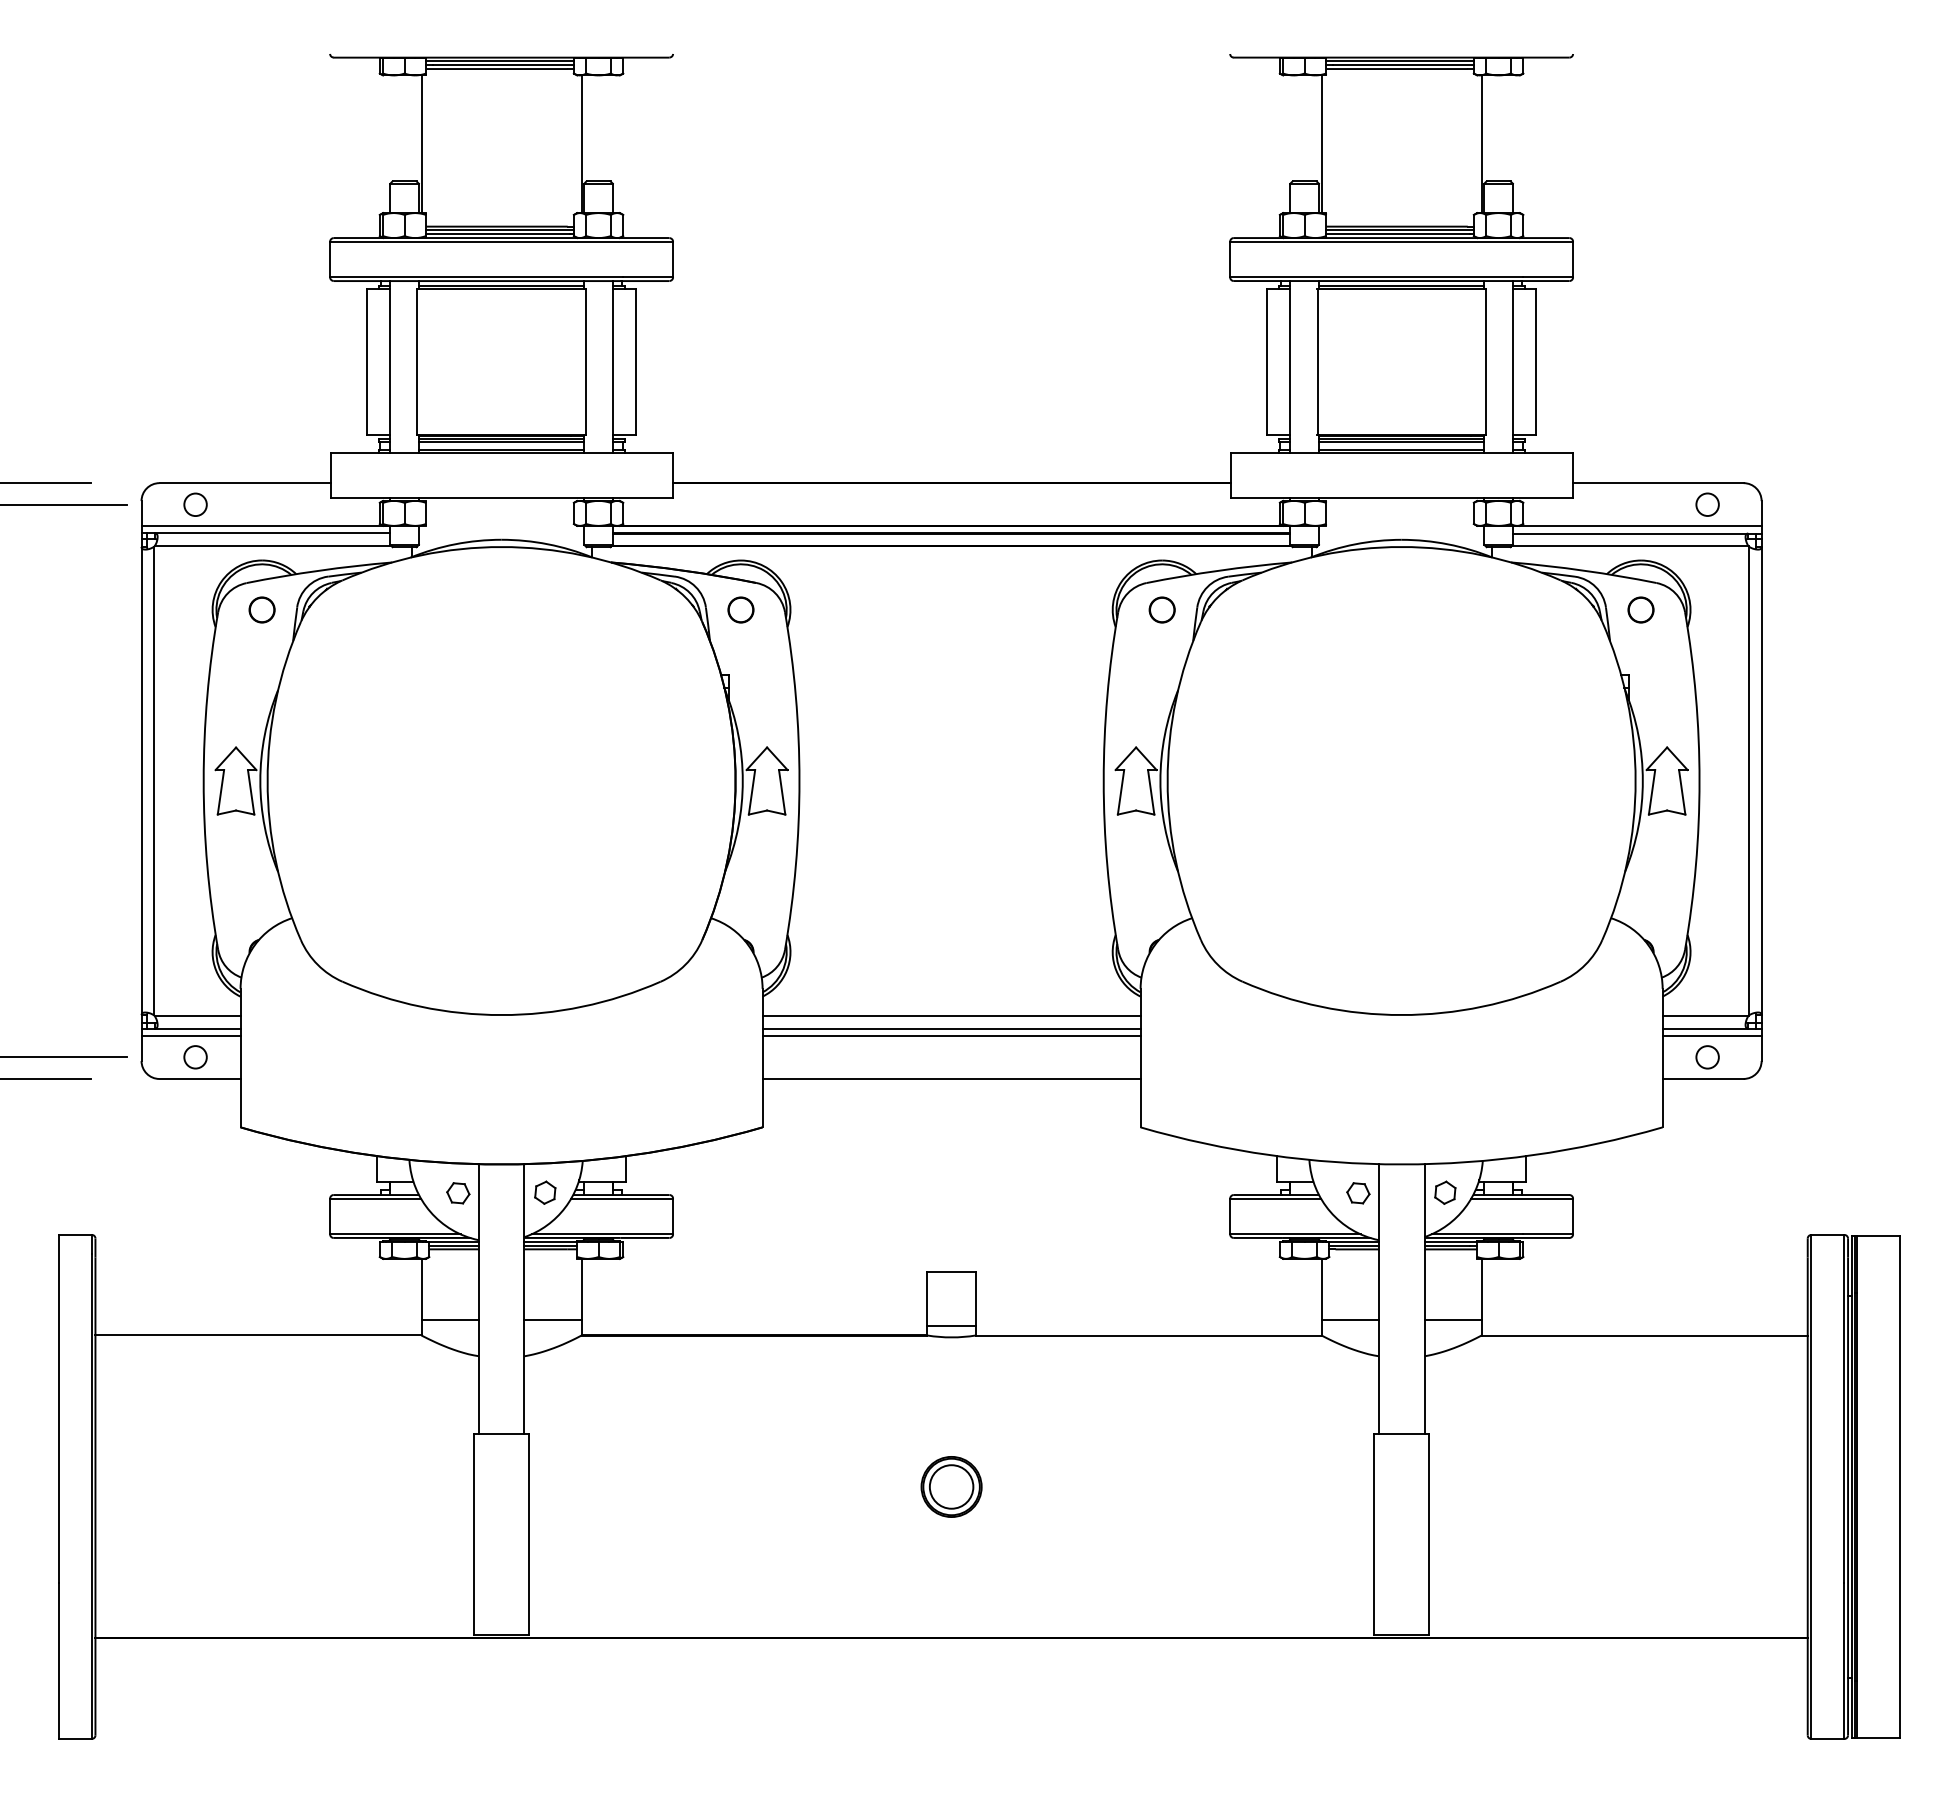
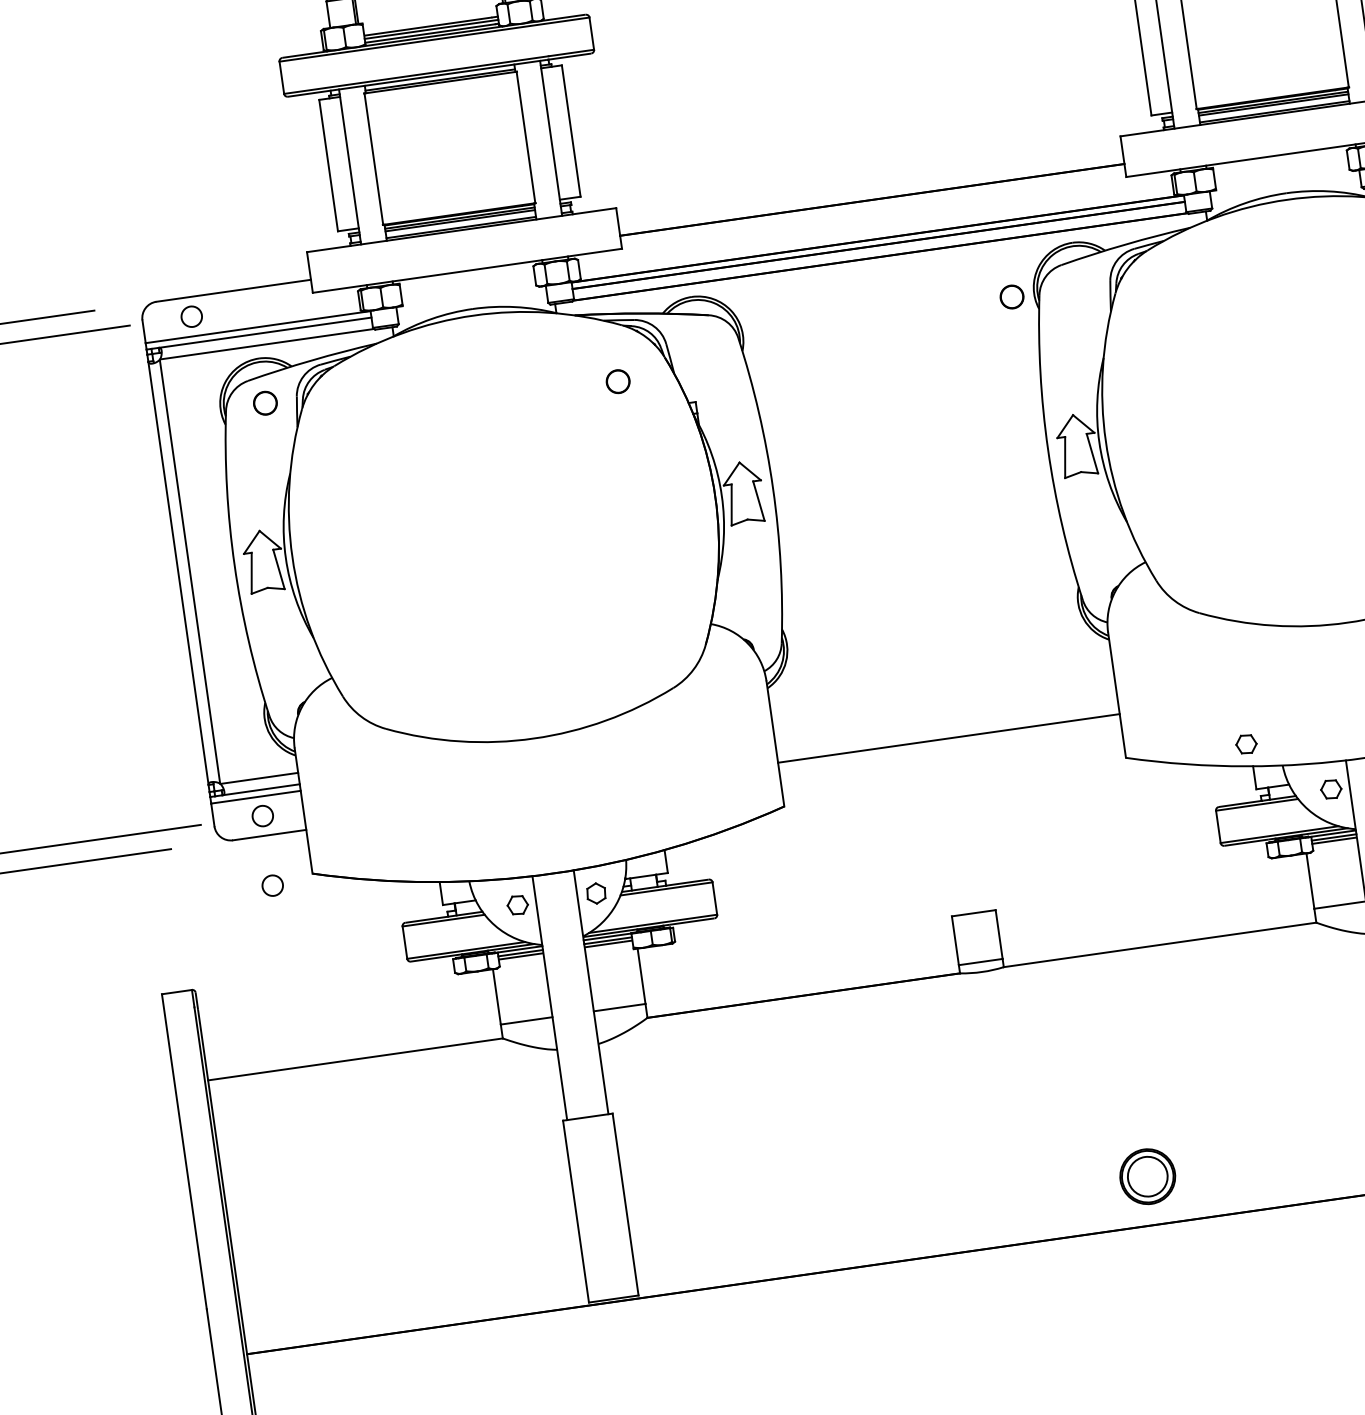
circle: (740, 609) -> (617, 381), moved
circle: (1161, 609) -> (1011, 296), moved
line: (951, 1015) -> (940, 681), removed
line: (951, 1028) -> (942, 692), removed
line: (951, 1035) -> (943, 699), removed
part: (1273, 1131) -> (1246, 744), added
circle: (195, 1134) -> (272, 885), added
part: (951, 1486) -> (1147, 1176), moved

